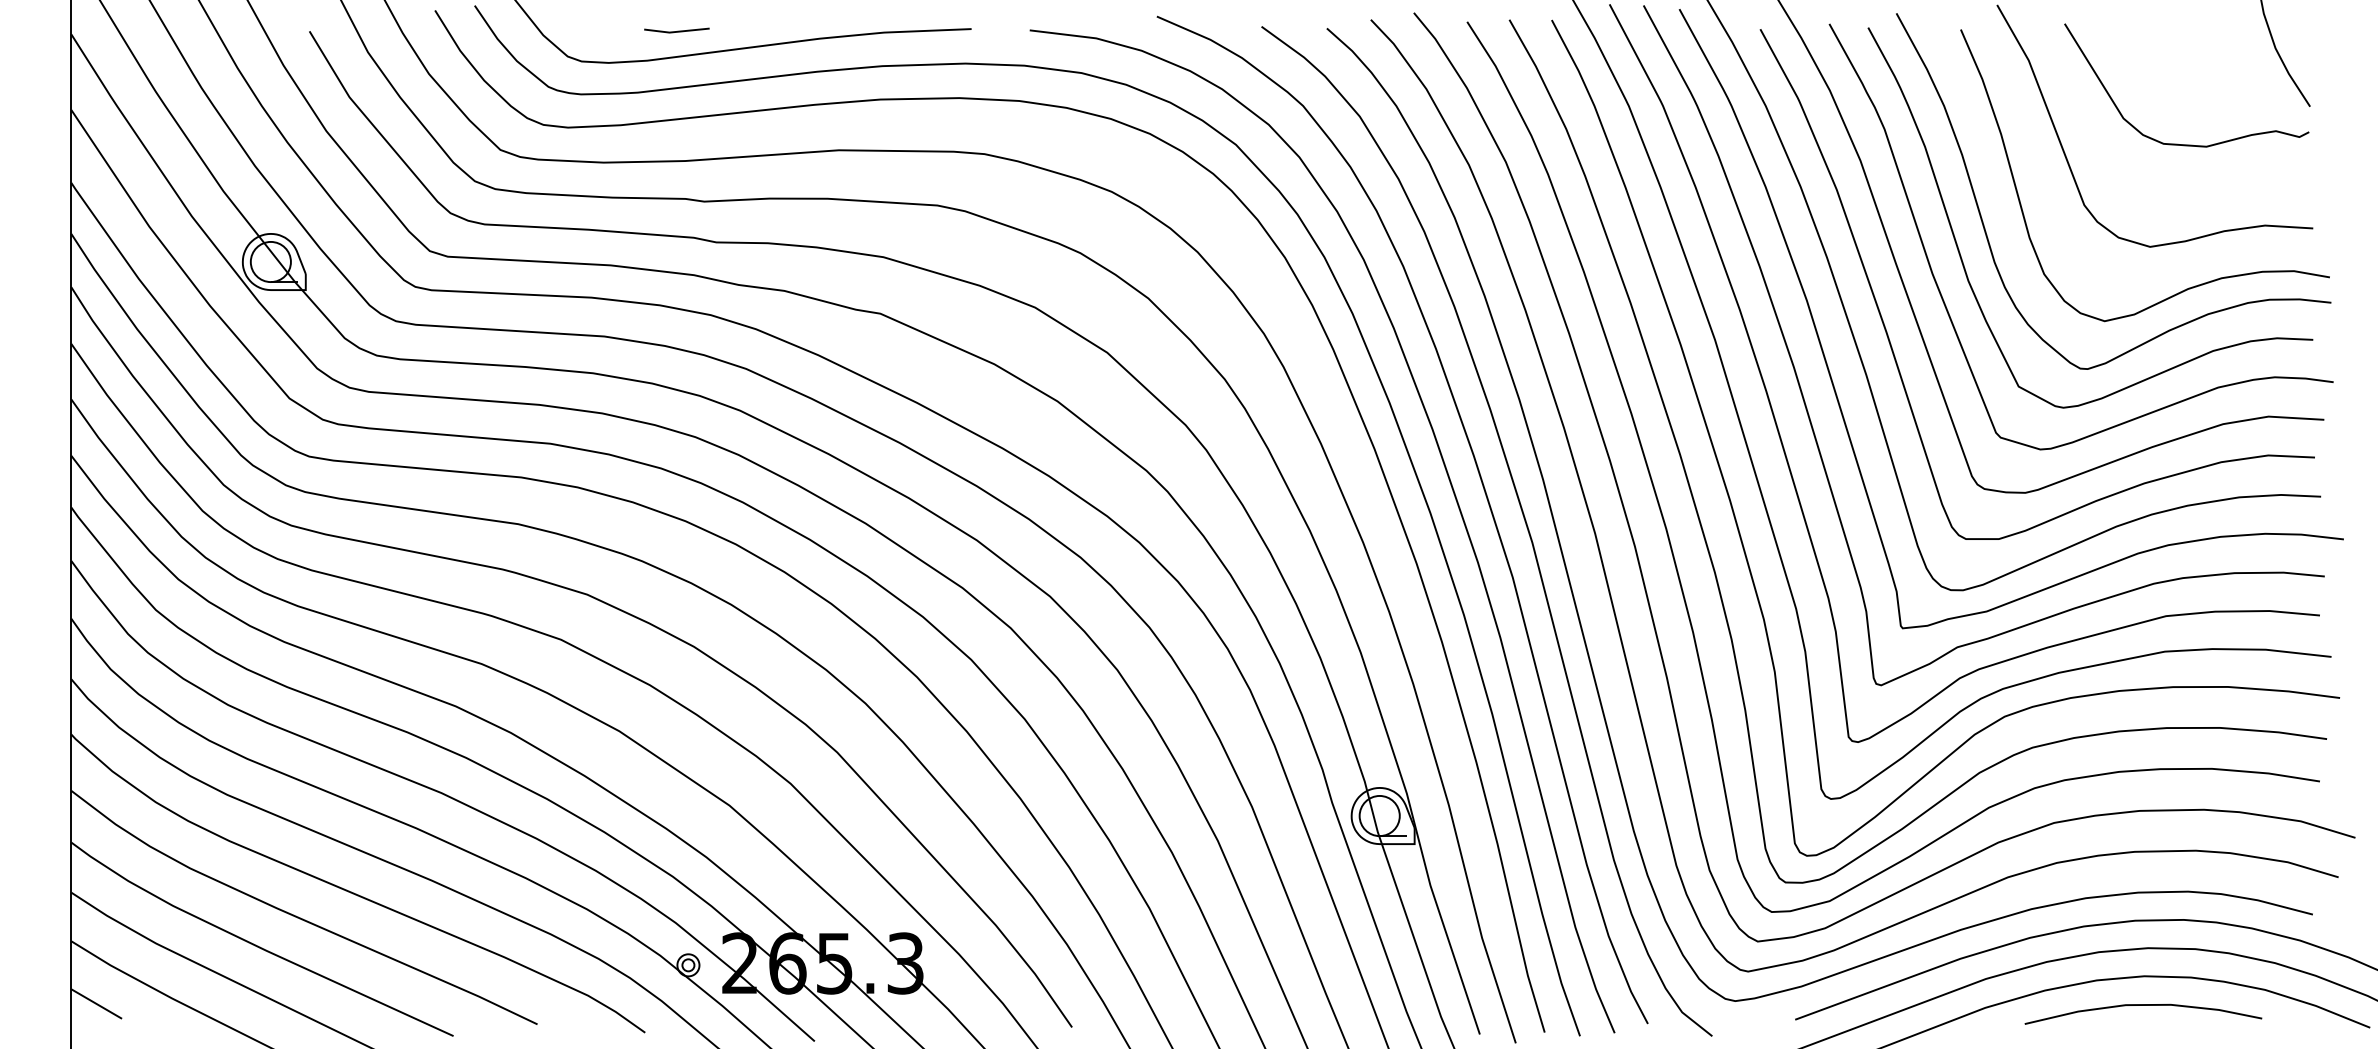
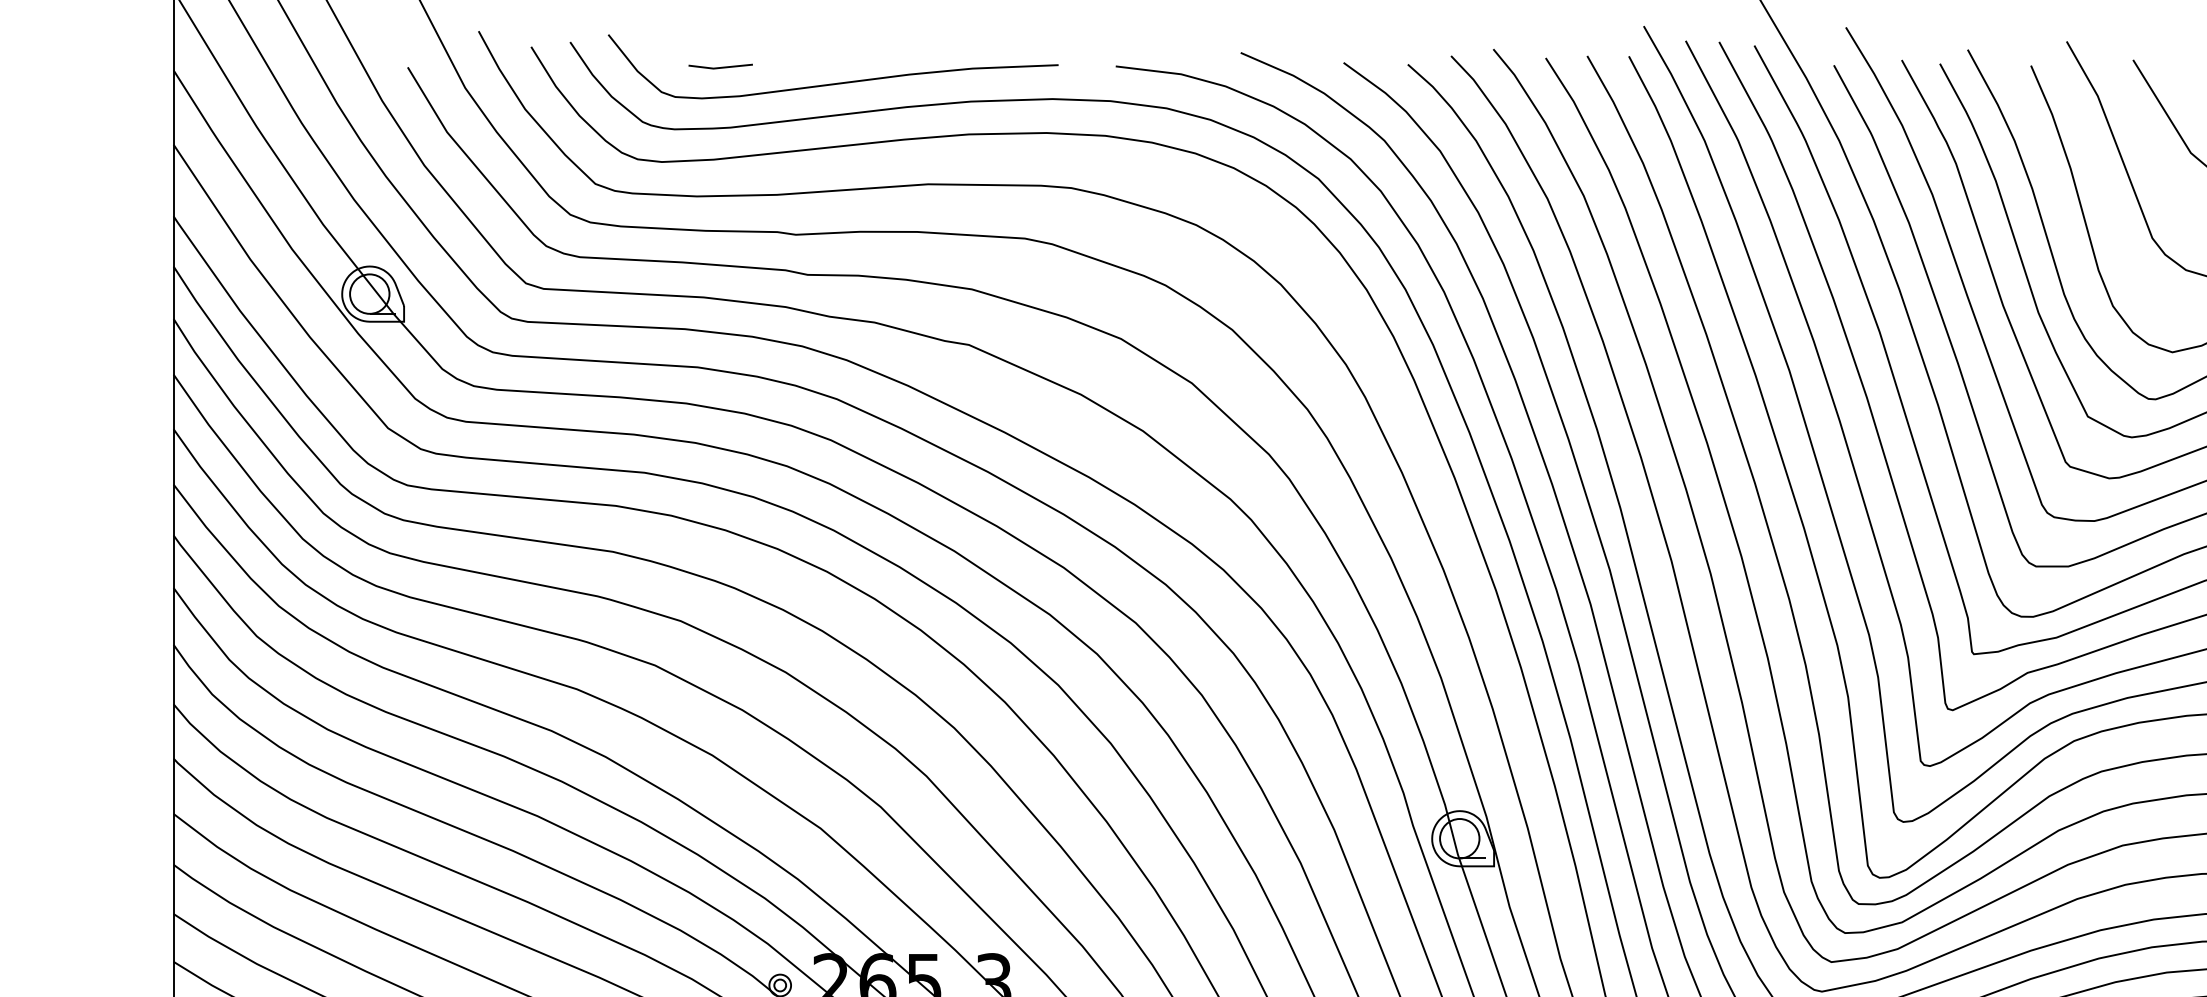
line: (677, 30) -> (721, 66), moved

